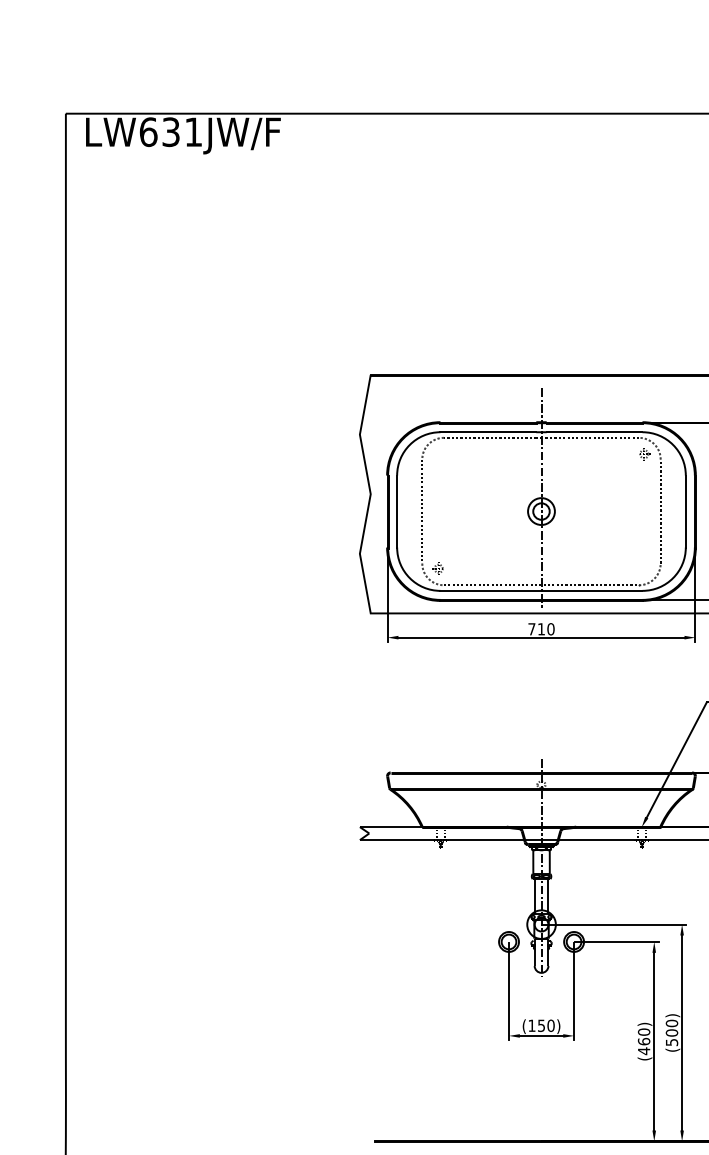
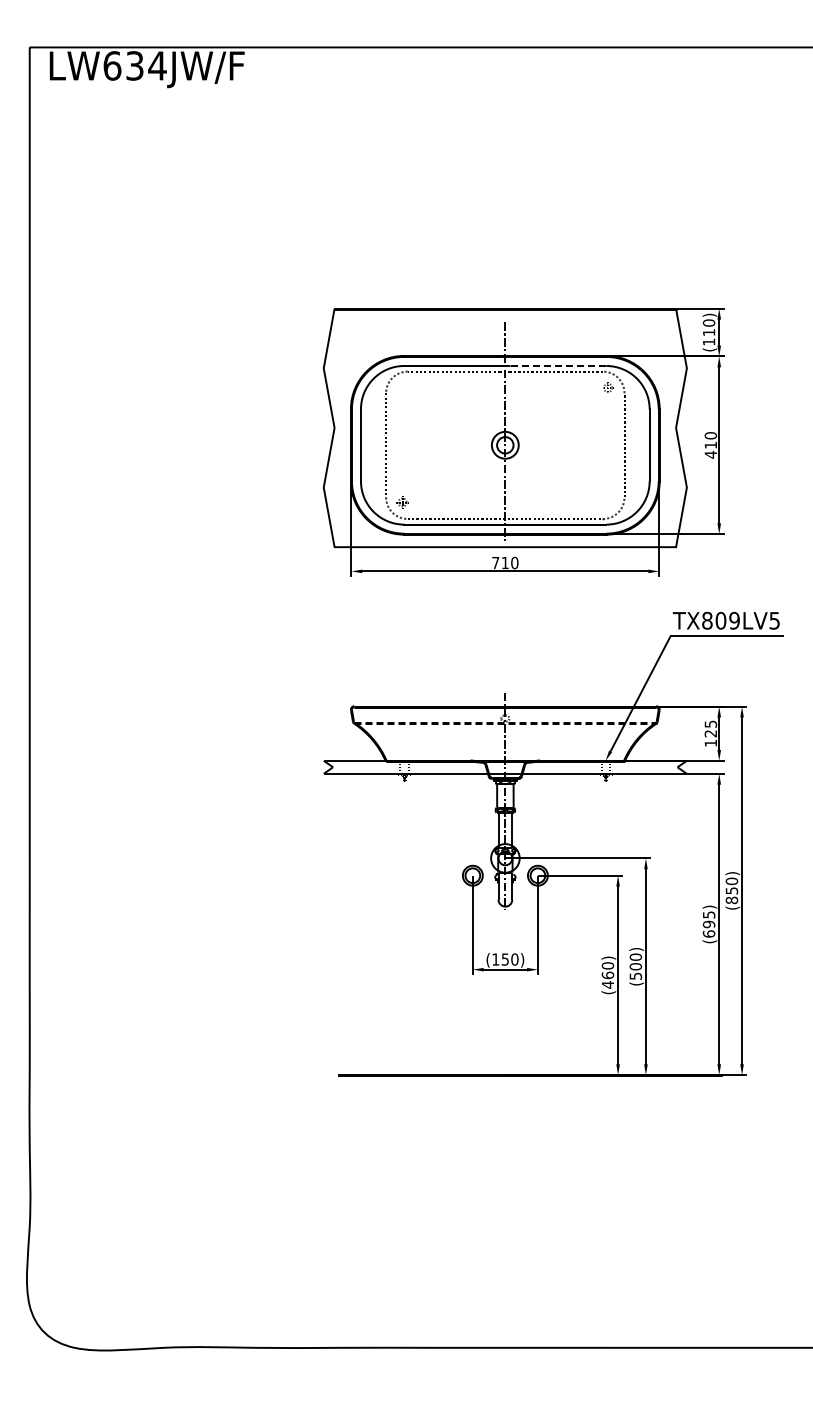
text: (193, 131) -> (157, 65), LW631JW/F -> LW634JW/F
line: (594, 431) -> (558, 365), solid -> dashed
line: (541, 788) -> (505, 722), solid -> dashed

